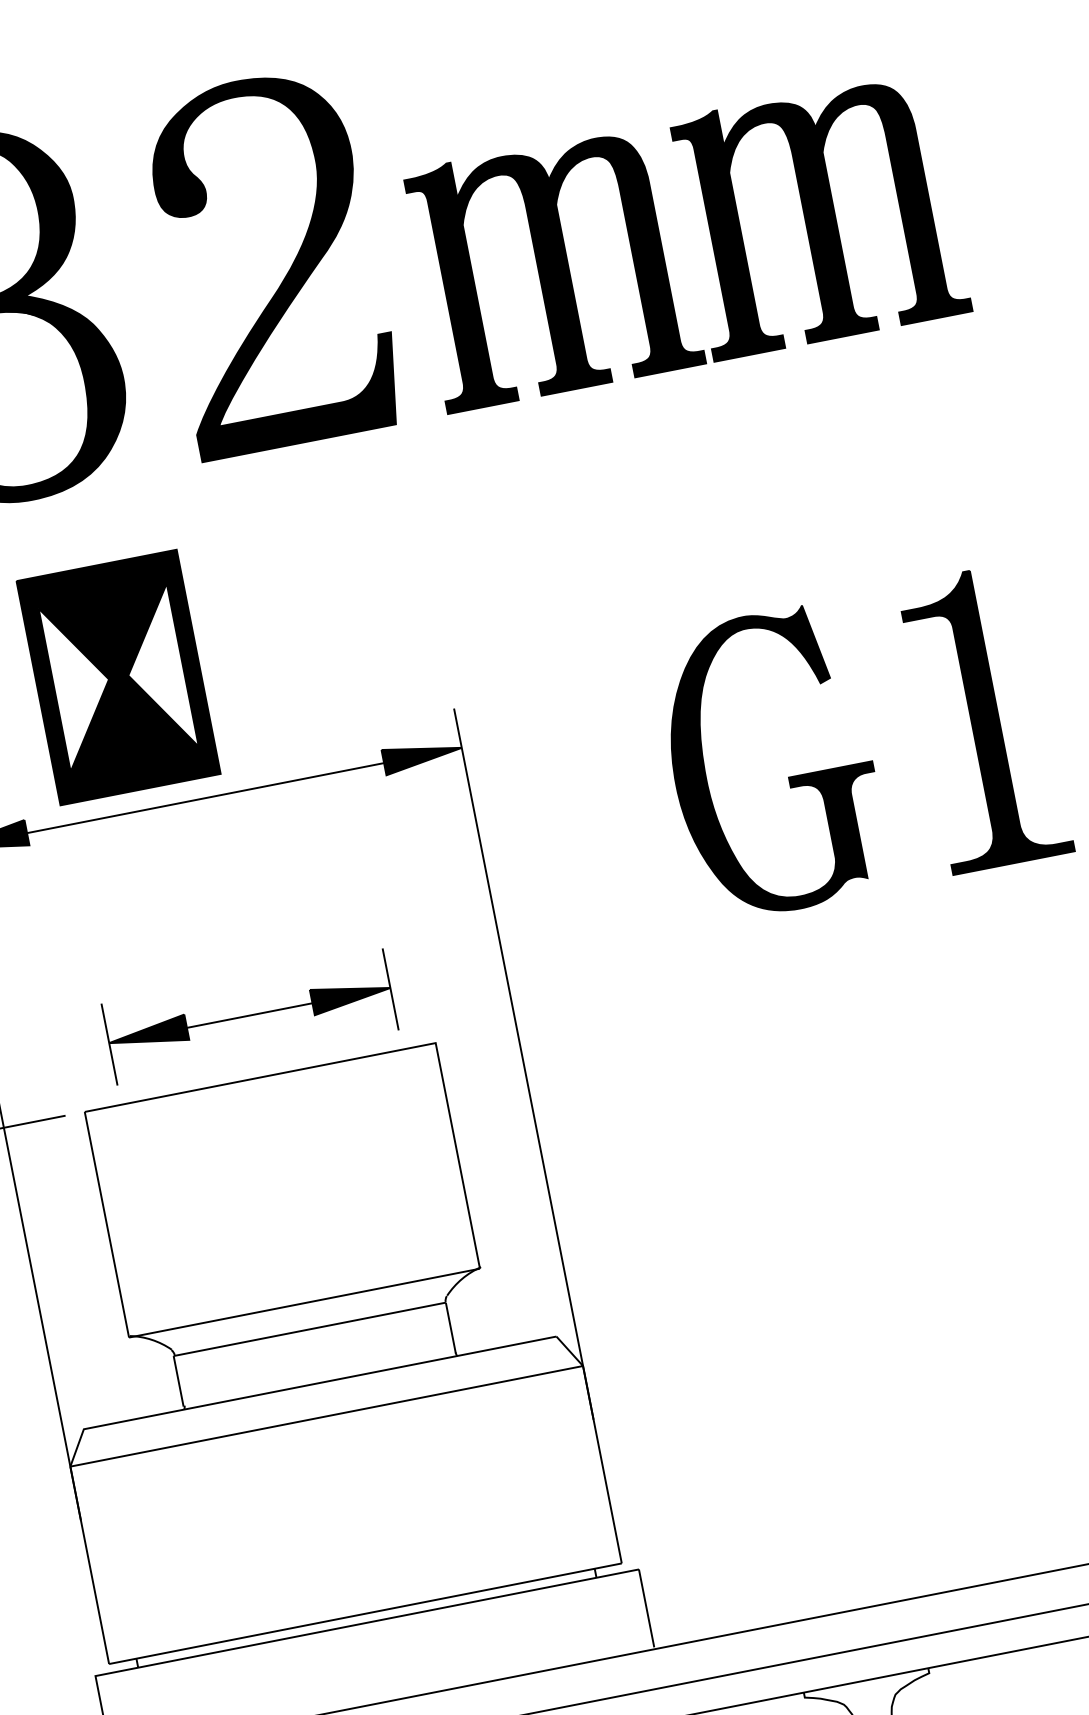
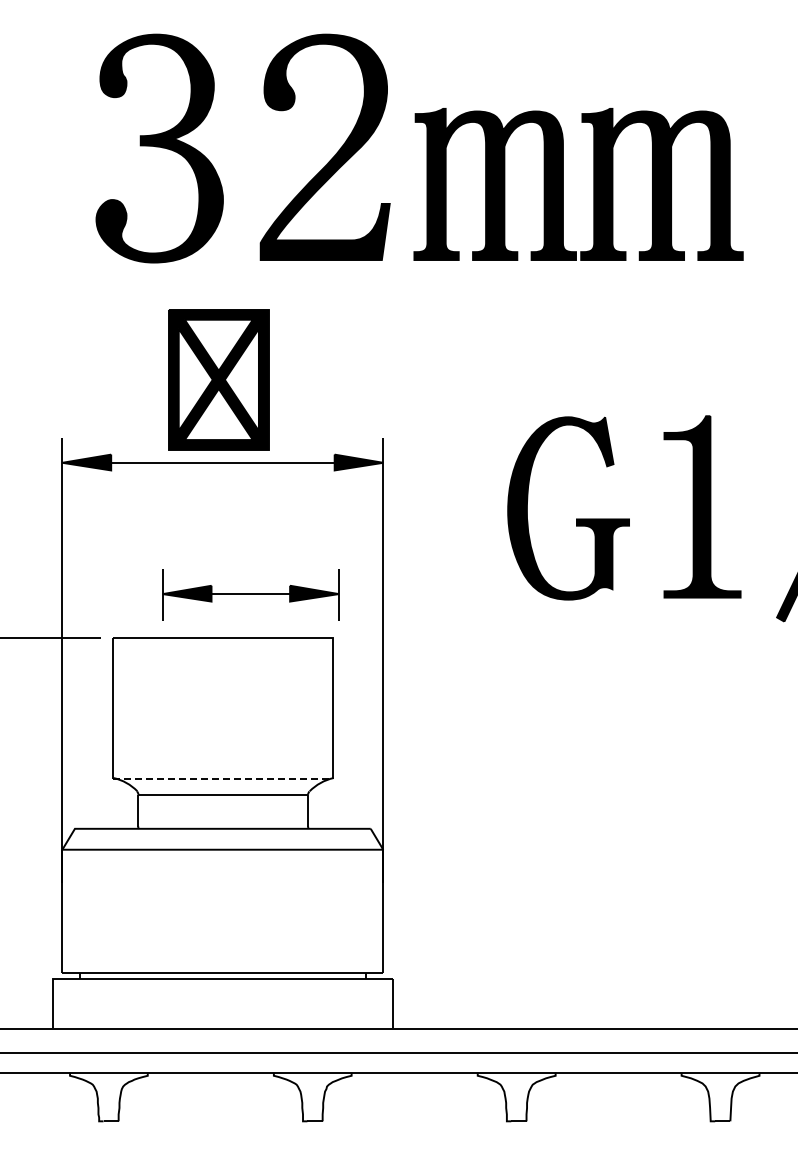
part: (118, 677) -> (218, 379), moved
part: (249, 1016) -> (250, 594), moved
line: (303, 1302) -> (222, 778), solid -> dashed

